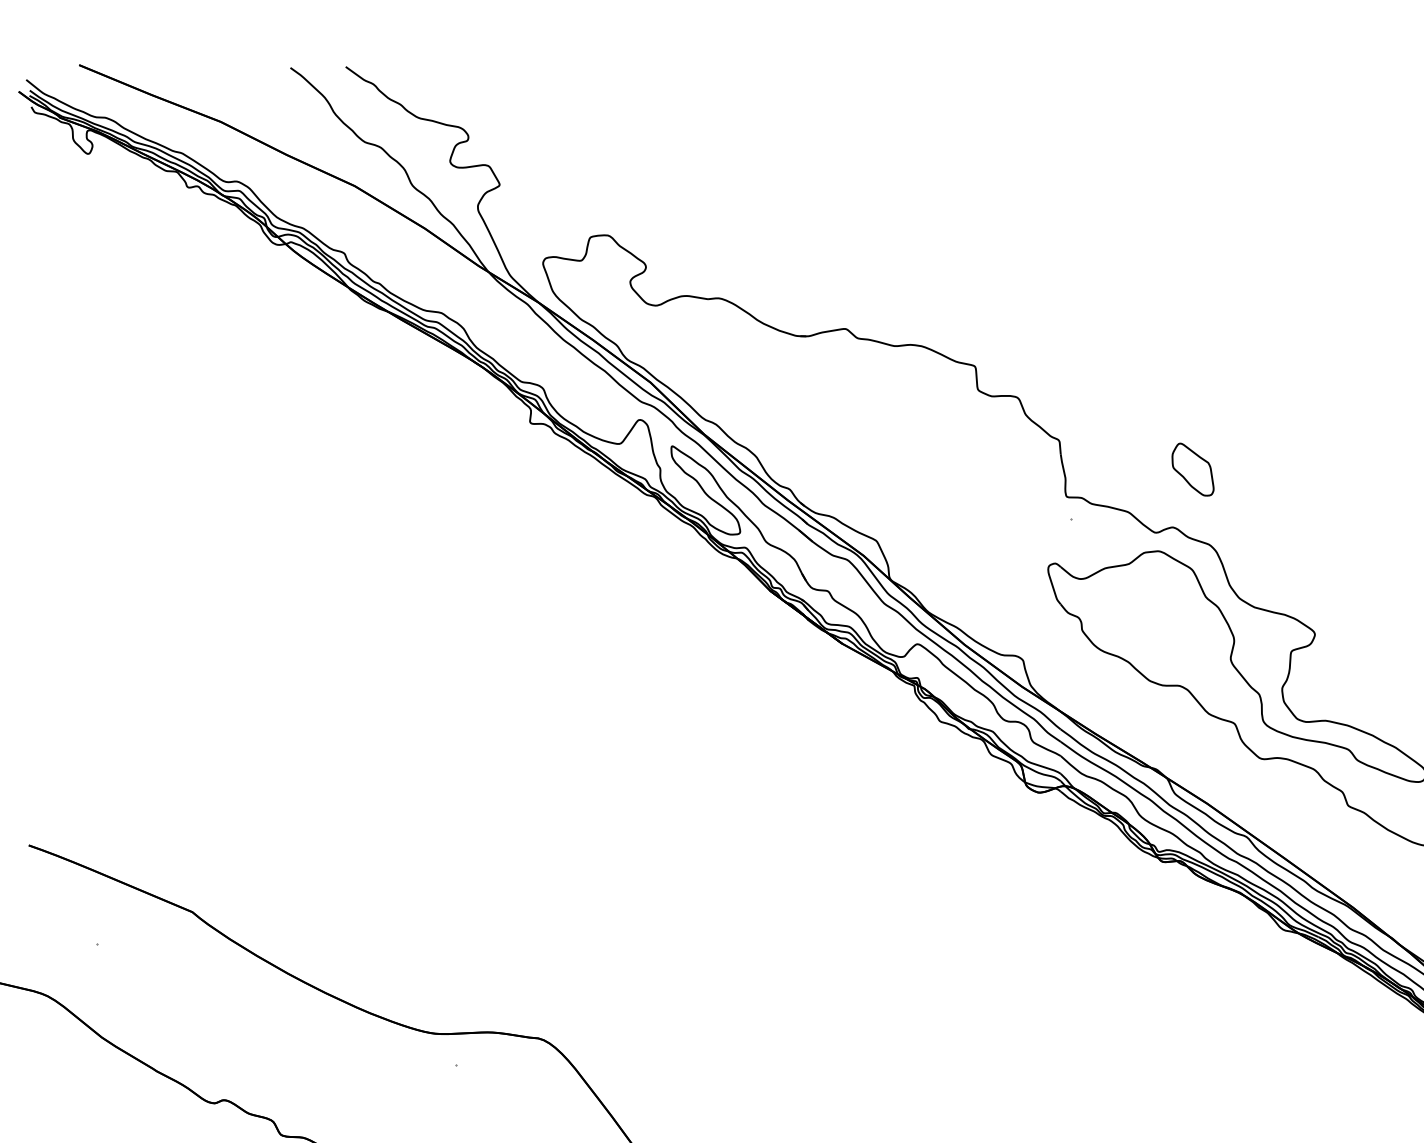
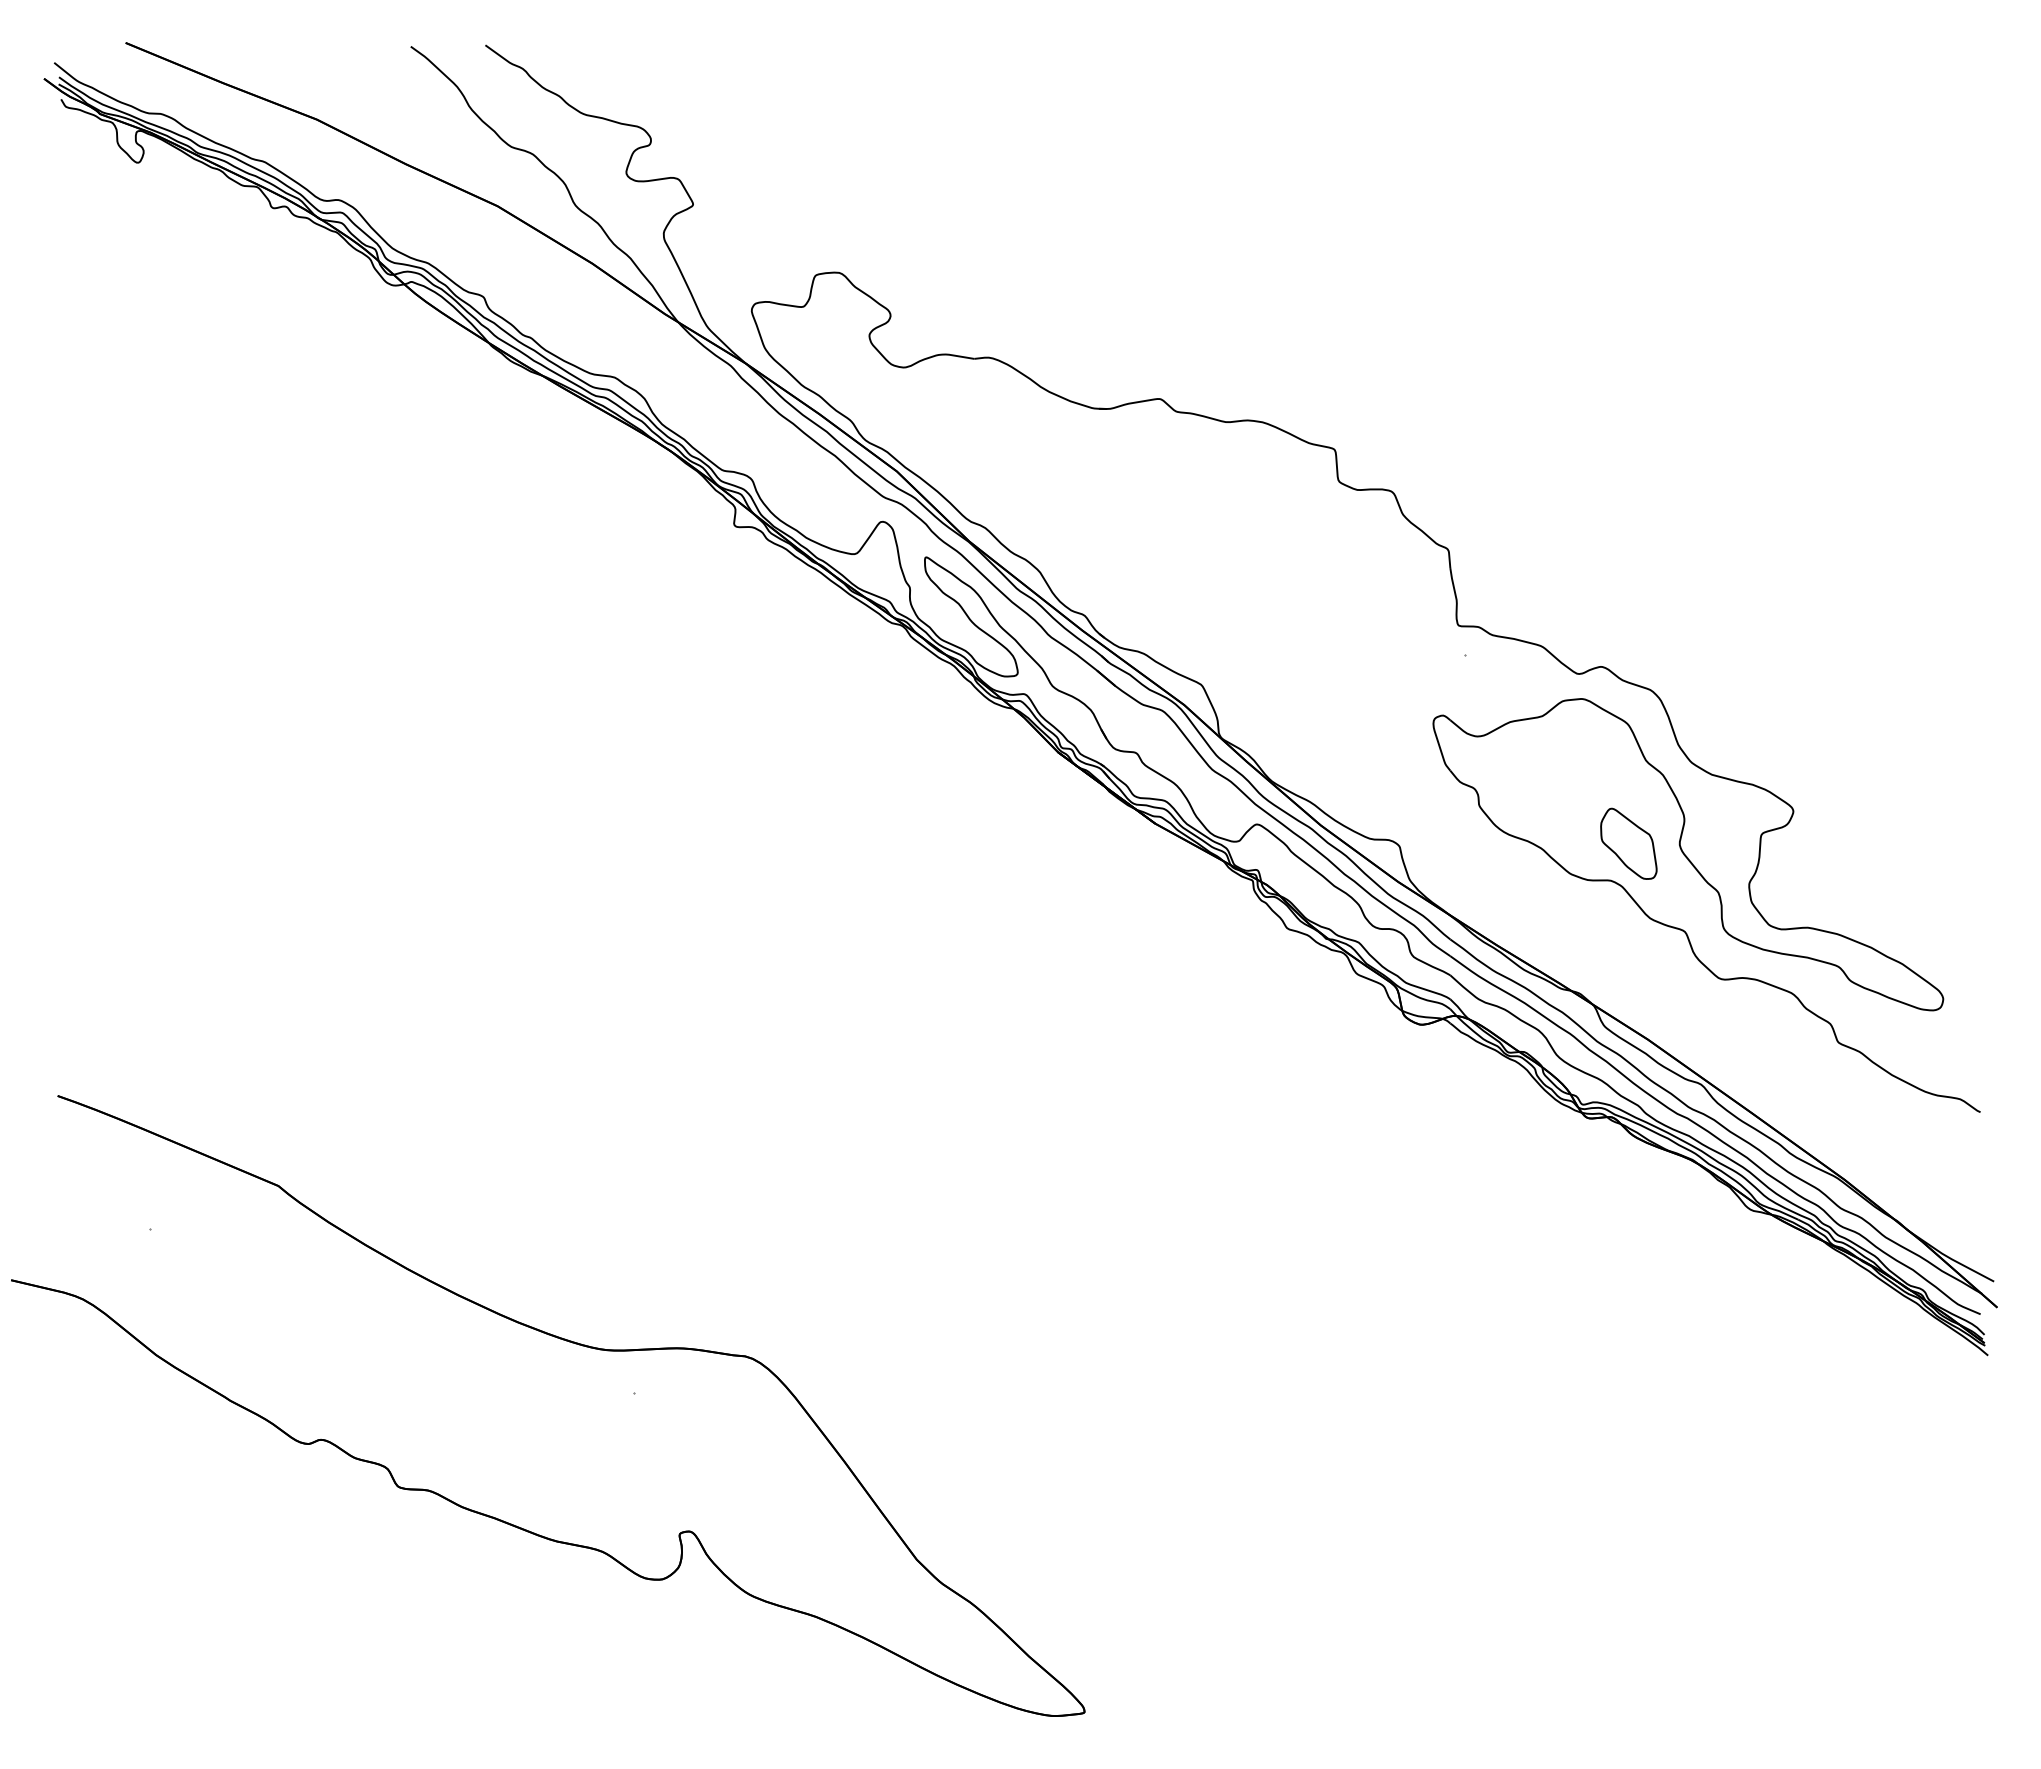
part: (1192, 469) -> (1628, 843), moved

